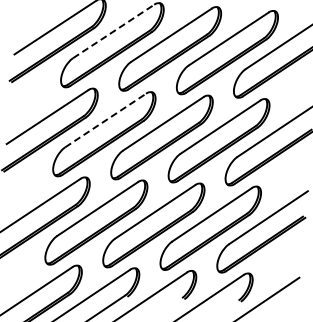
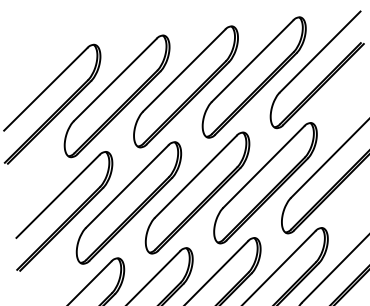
line: (113, 31) -> (115, 79), dashed -> solid
line: (106, 120) -> (128, 186), dashed -> solid

